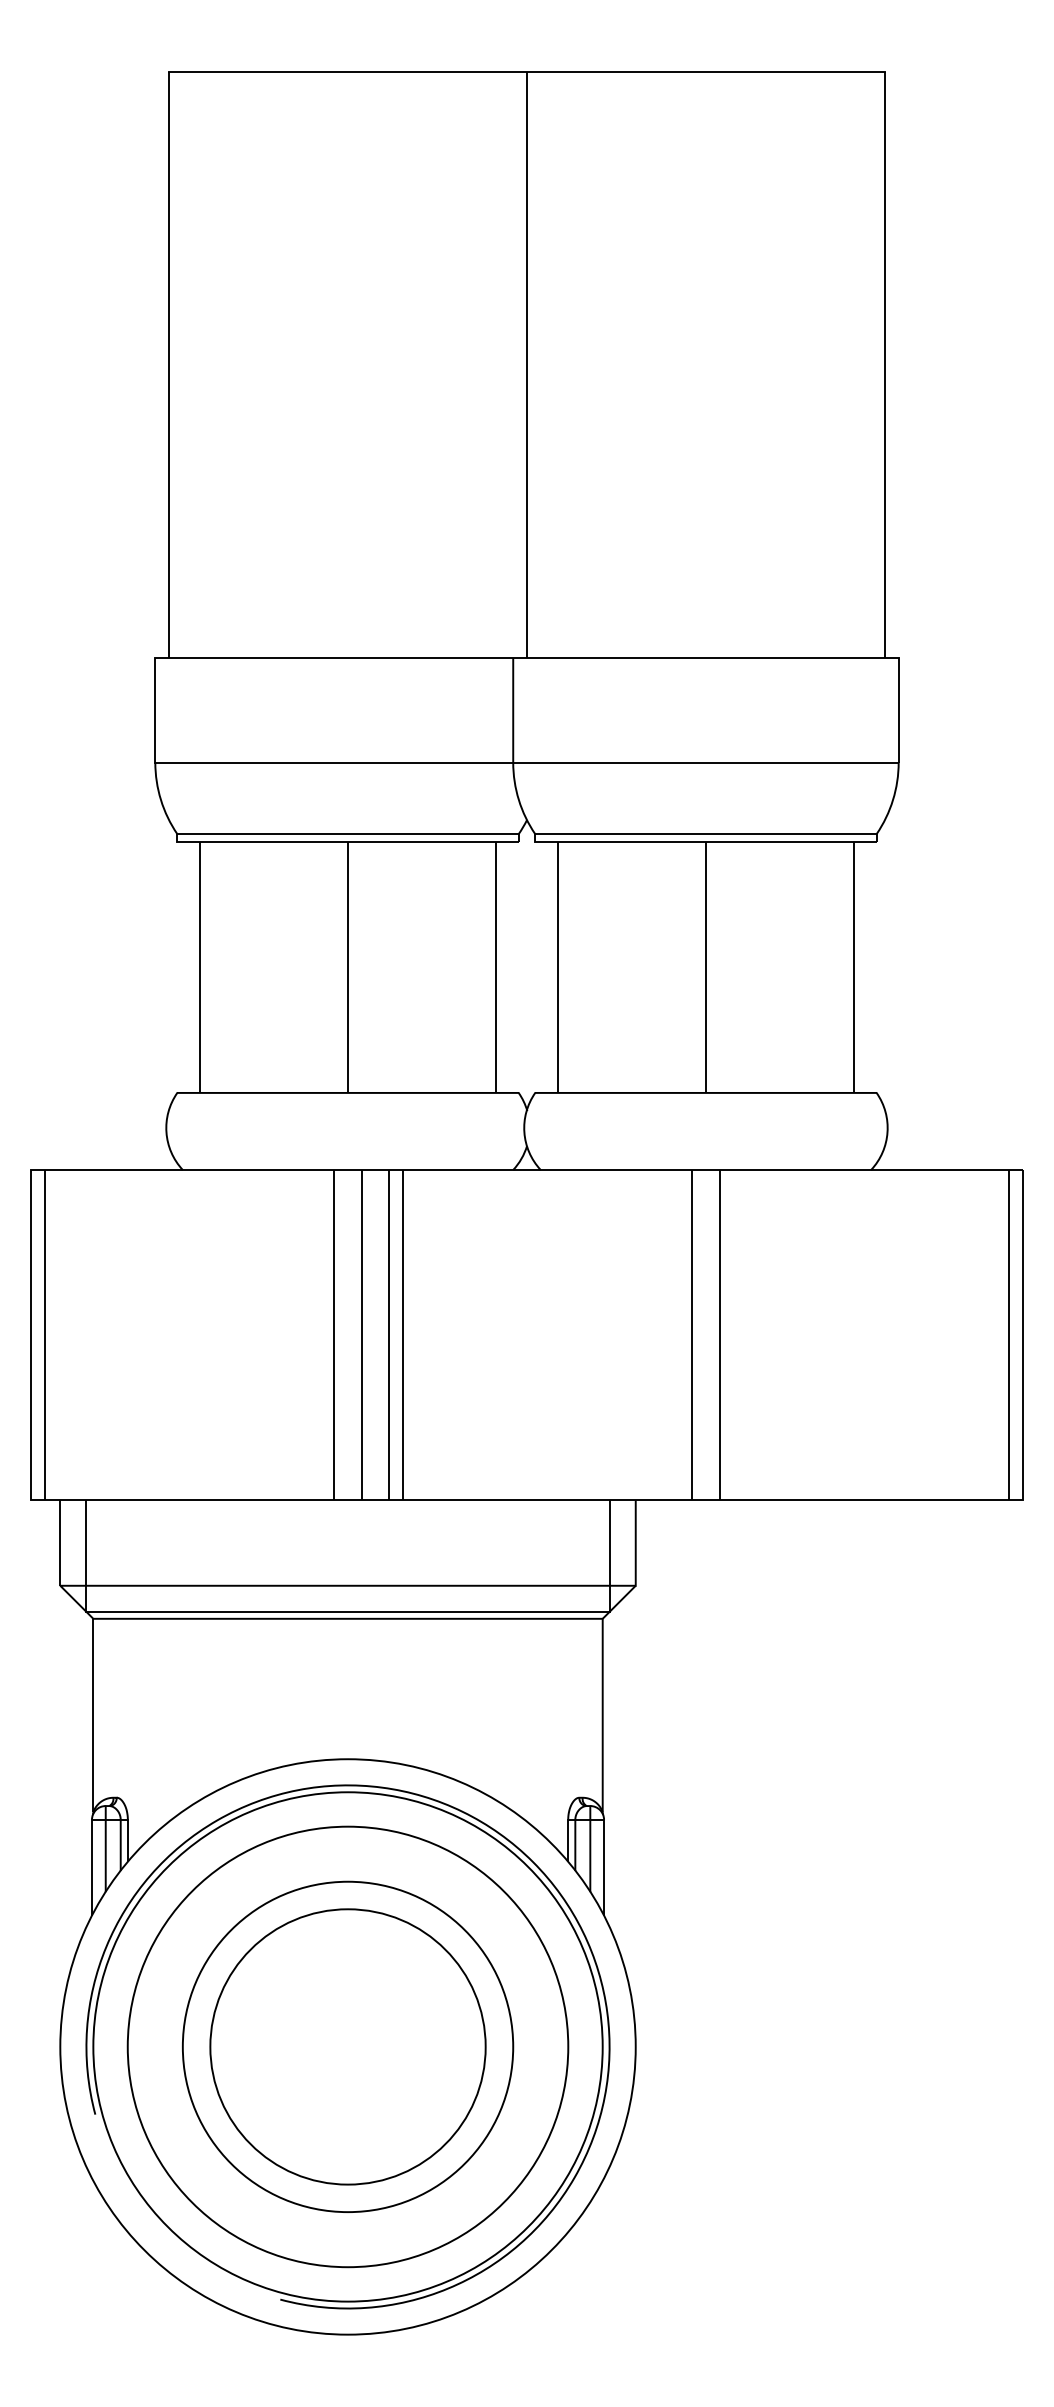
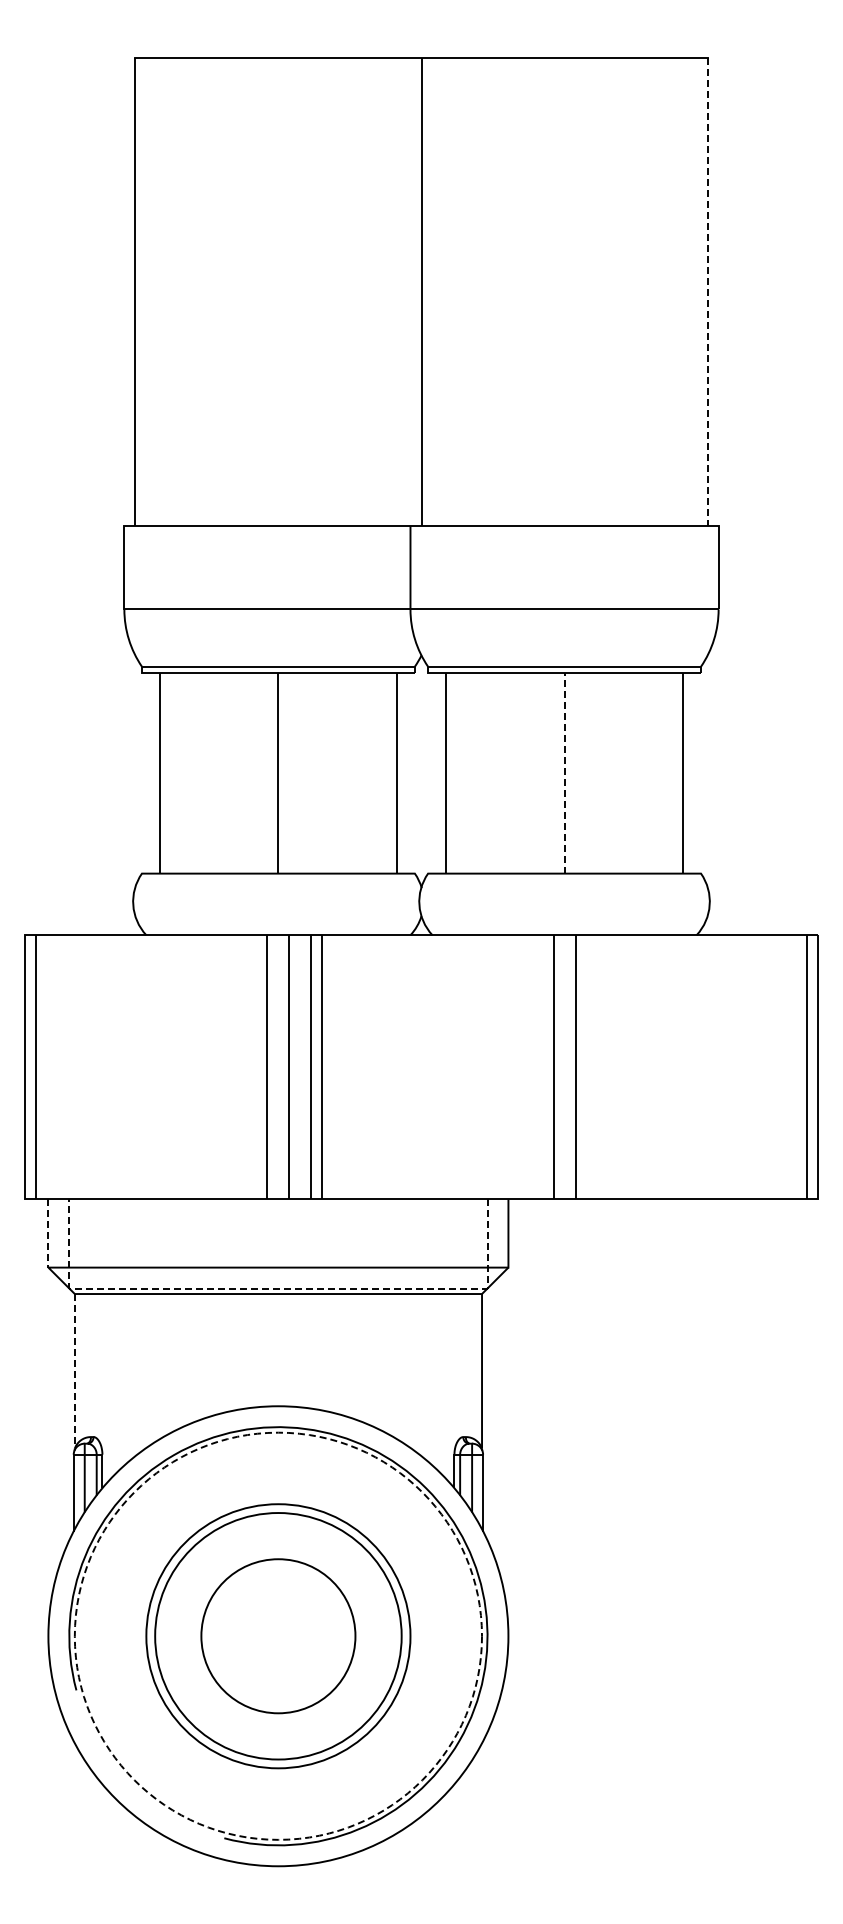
line: (884, 366) -> (707, 292), solid -> dashed
line: (705, 966) -> (564, 772), solid -> dashed
line: (60, 1543) -> (48, 1233), solid -> dashed
line: (346, 1611) -> (277, 1288), solid -> dashed
line: (92, 1715) -> (74, 1371), solid -> dashed
circle: (348, 2045) -> (278, 1635), solid -> dashed
circle: (348, 2047) -> (278, 1636), size x0.7
circle: (348, 2047) -> (278, 1636), size x0.7

